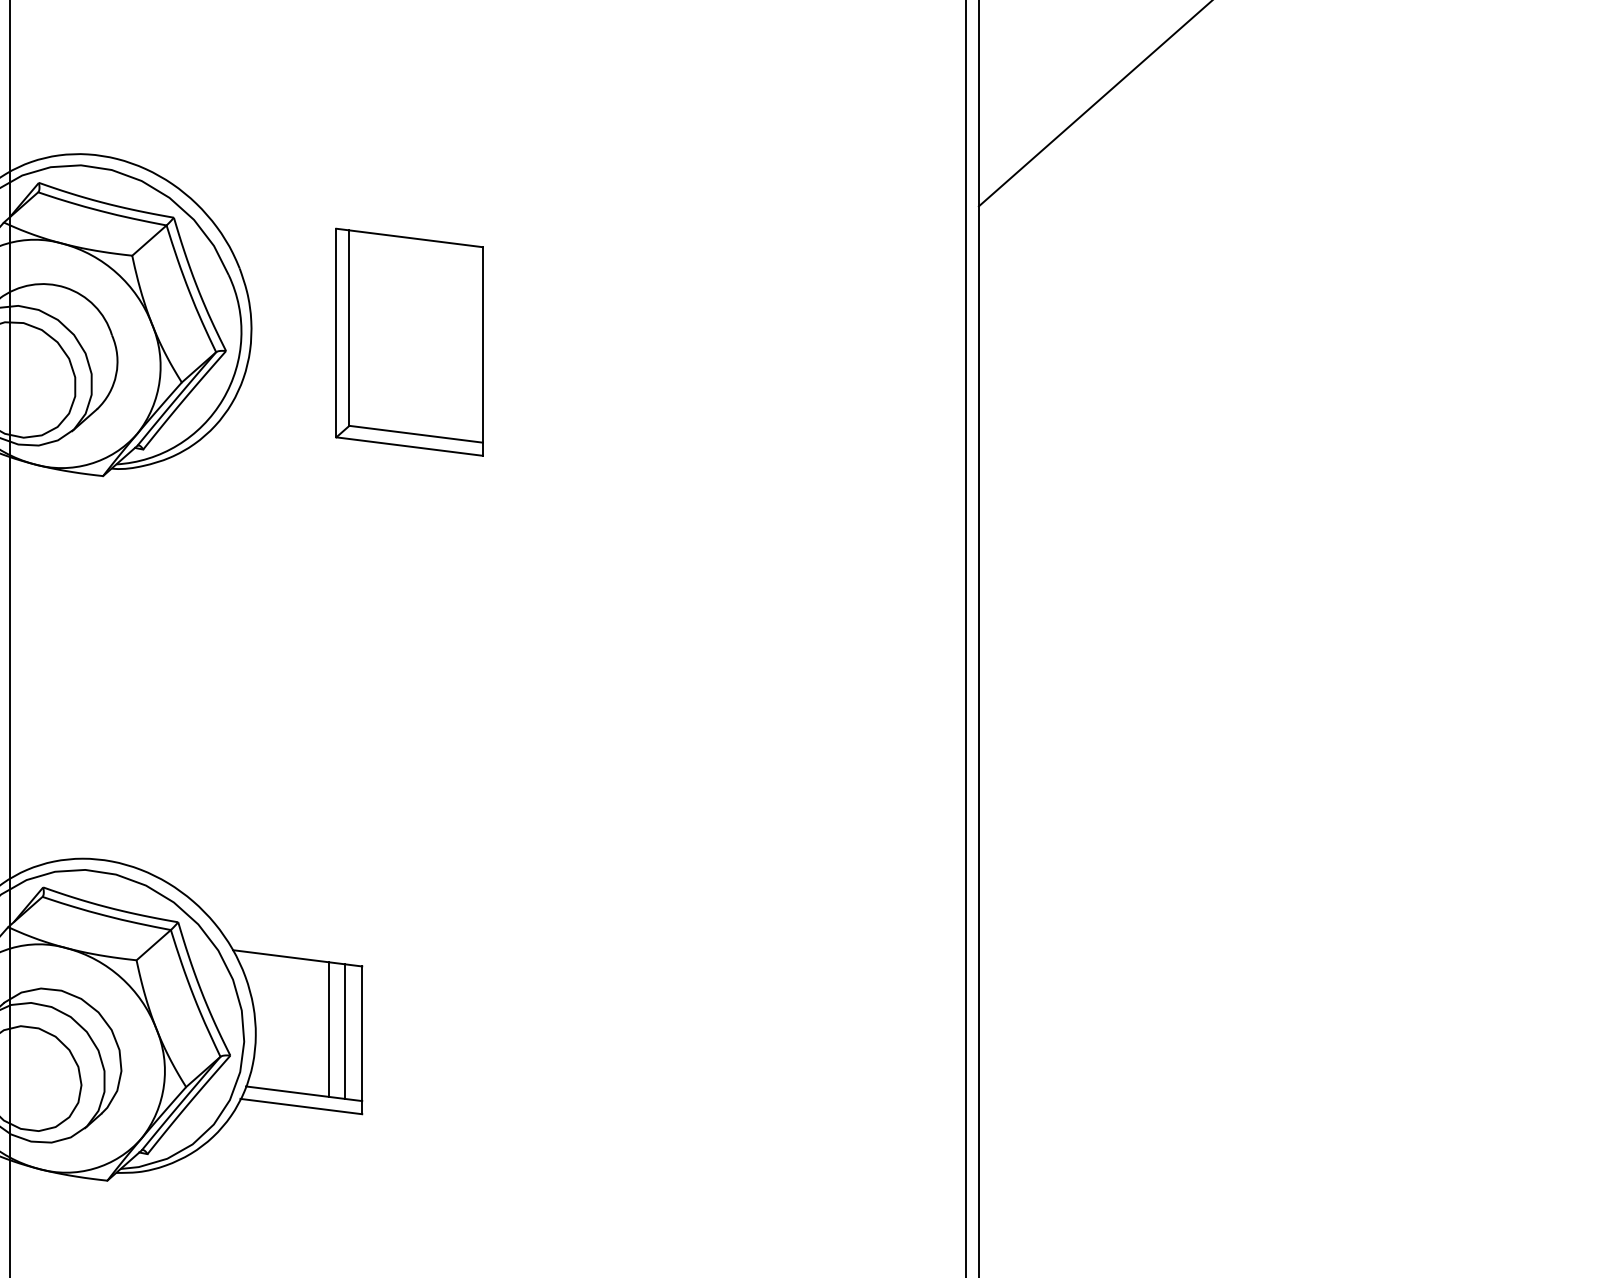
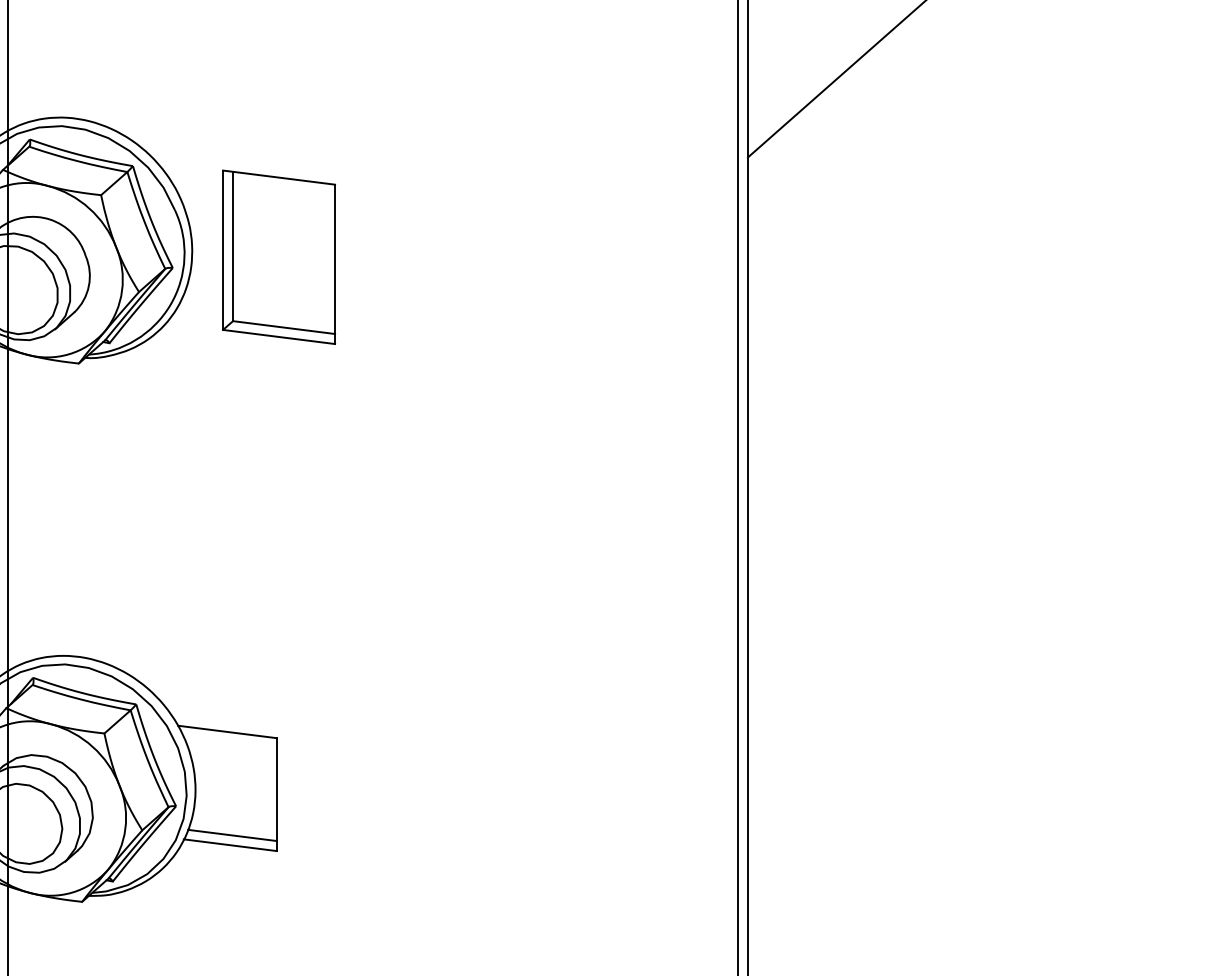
part: (408, 341) -> (278, 256), moved
line: (329, 1028) -> (251, 785), removed
line: (344, 1031) -> (263, 787), removed

